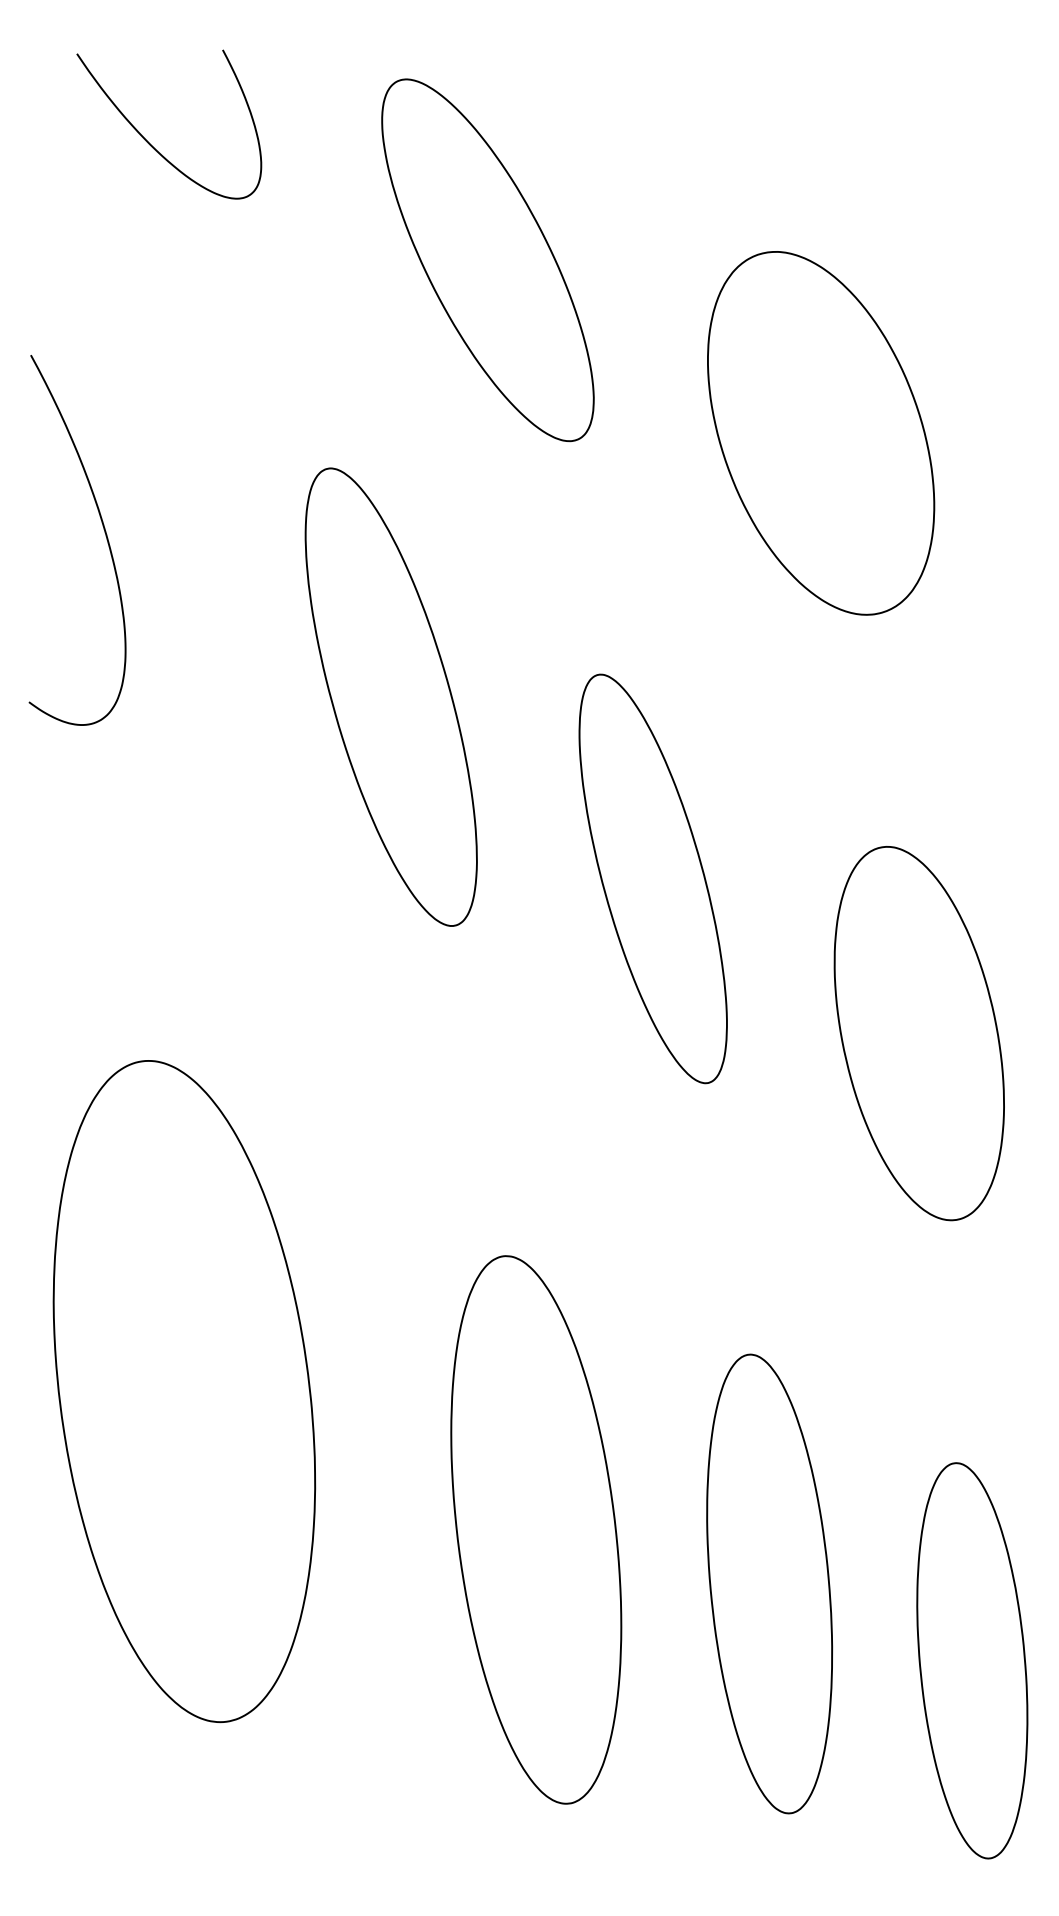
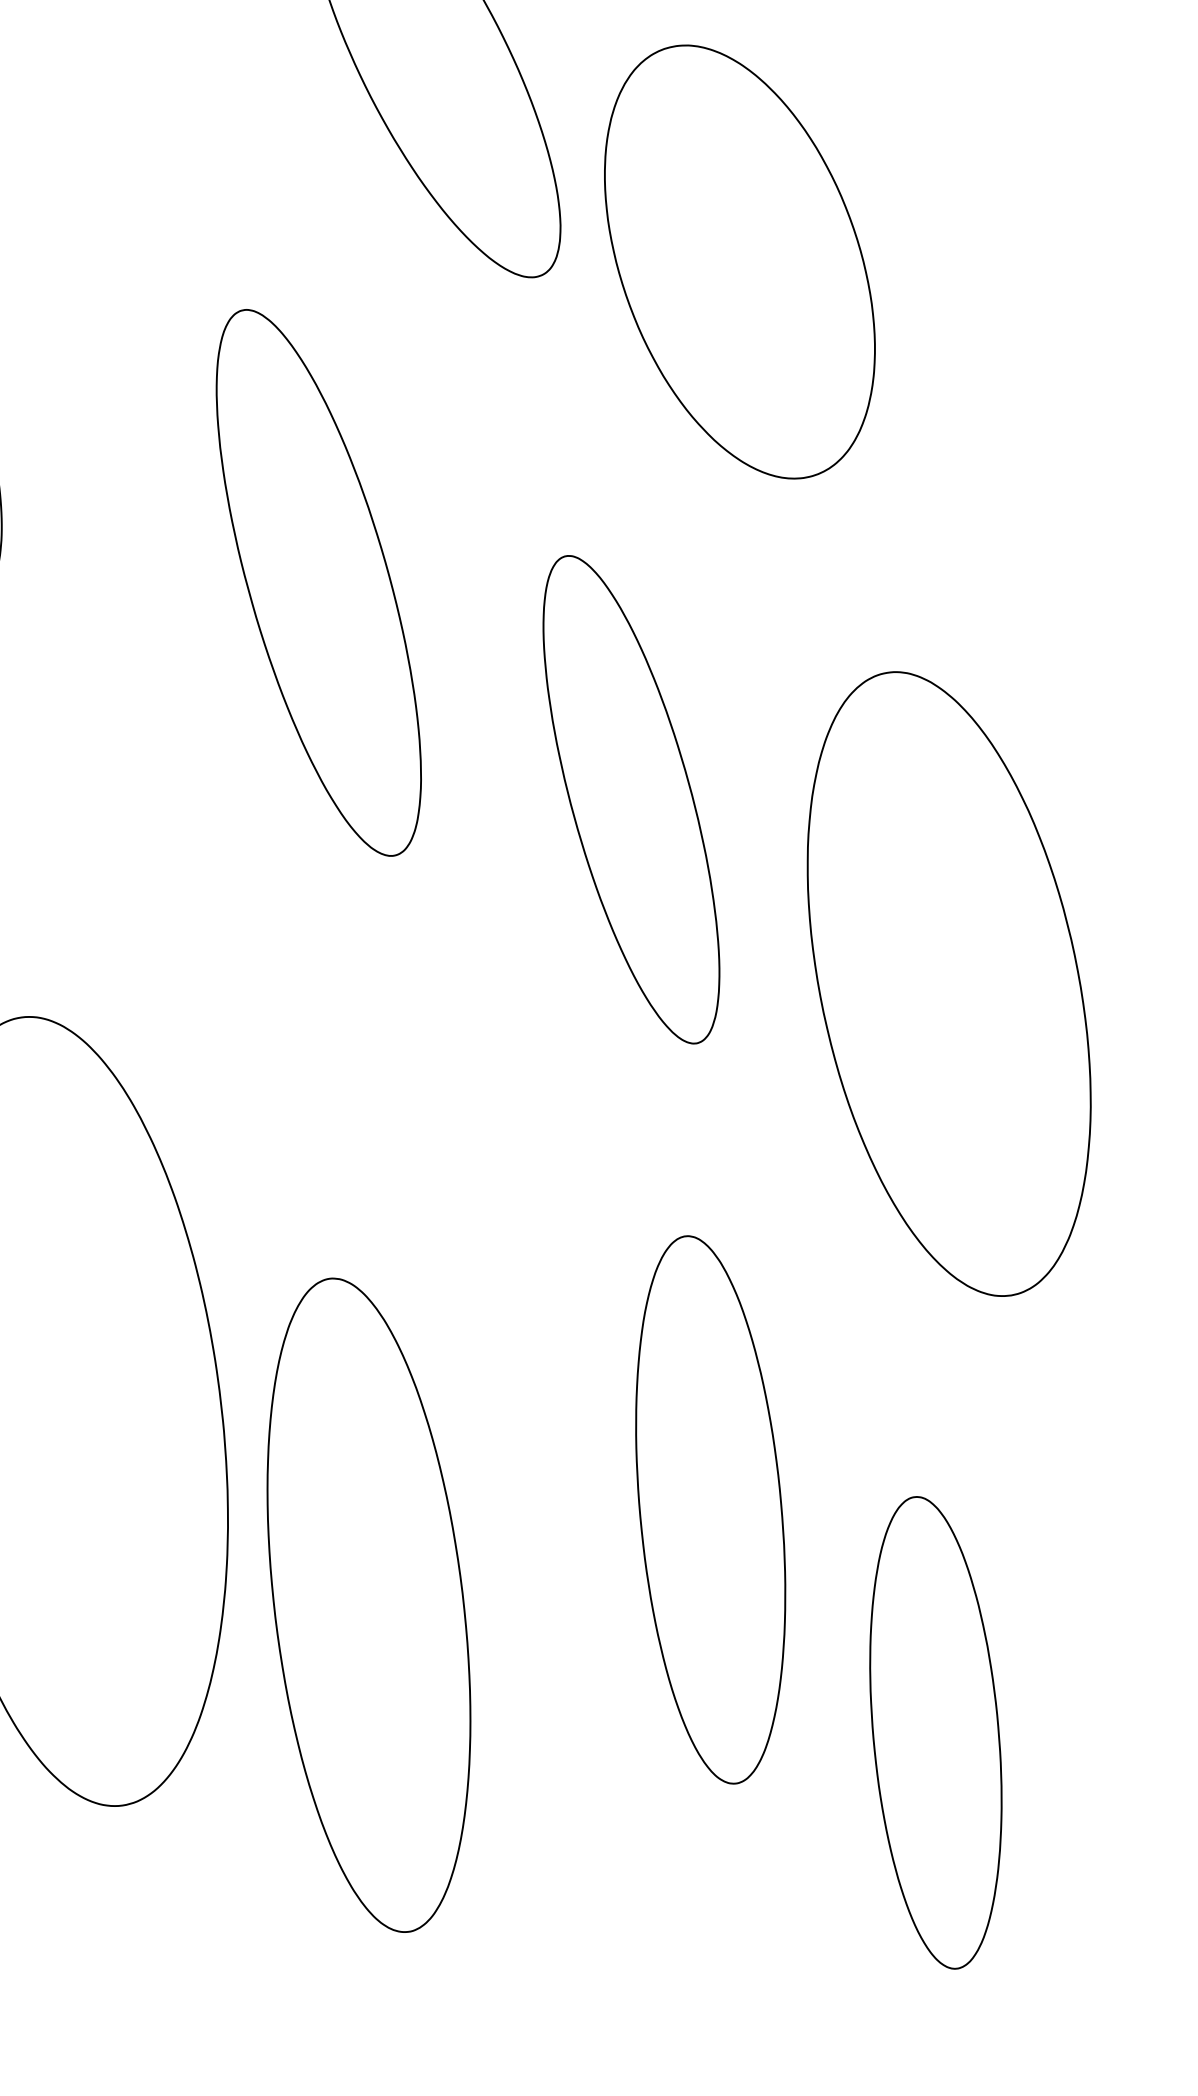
part: (821, 433) -> (740, 262), moved
part: (918, 1033) -> (948, 984), size x1.4
part: (536, 1529) -> (369, 1604), moved
part: (769, 1583) -> (710, 1509), moved
part: (972, 1660) -> (936, 1732), moved

